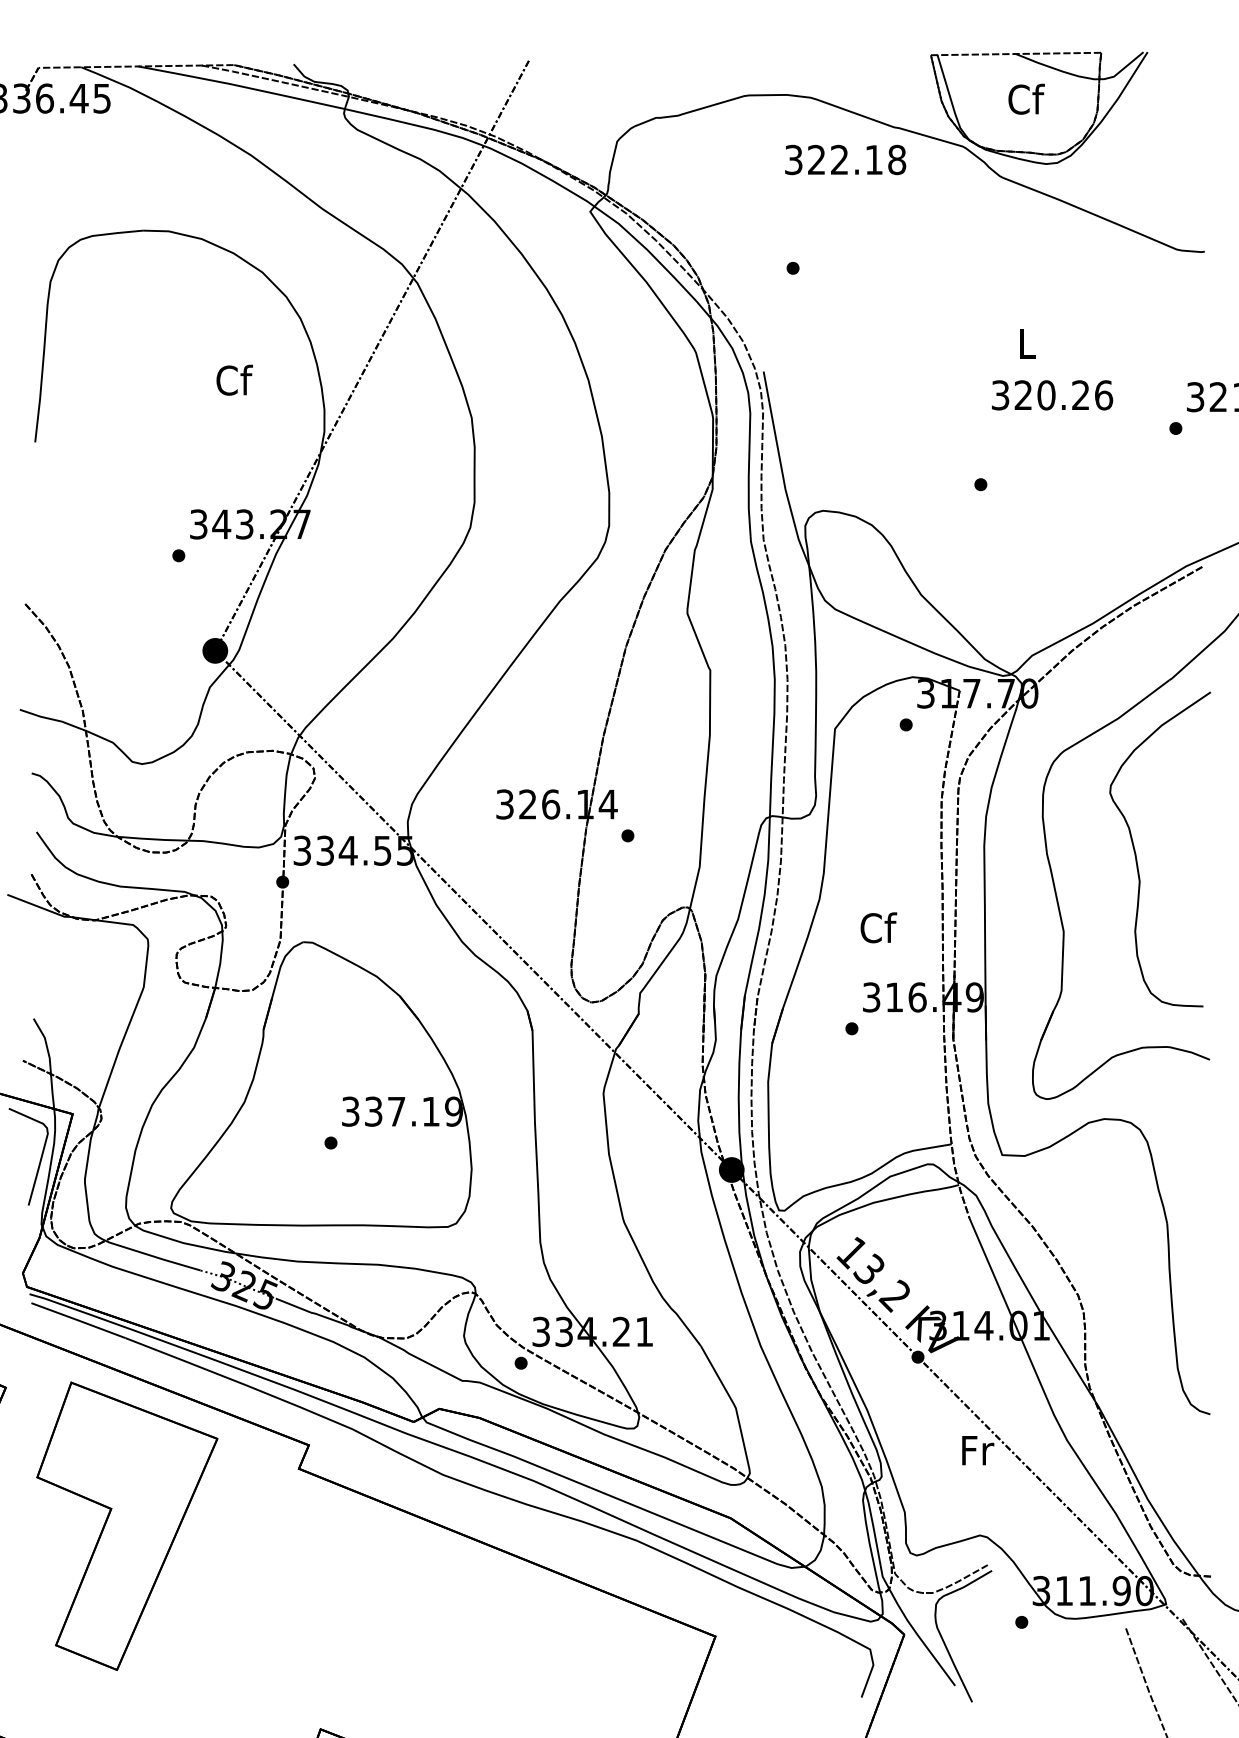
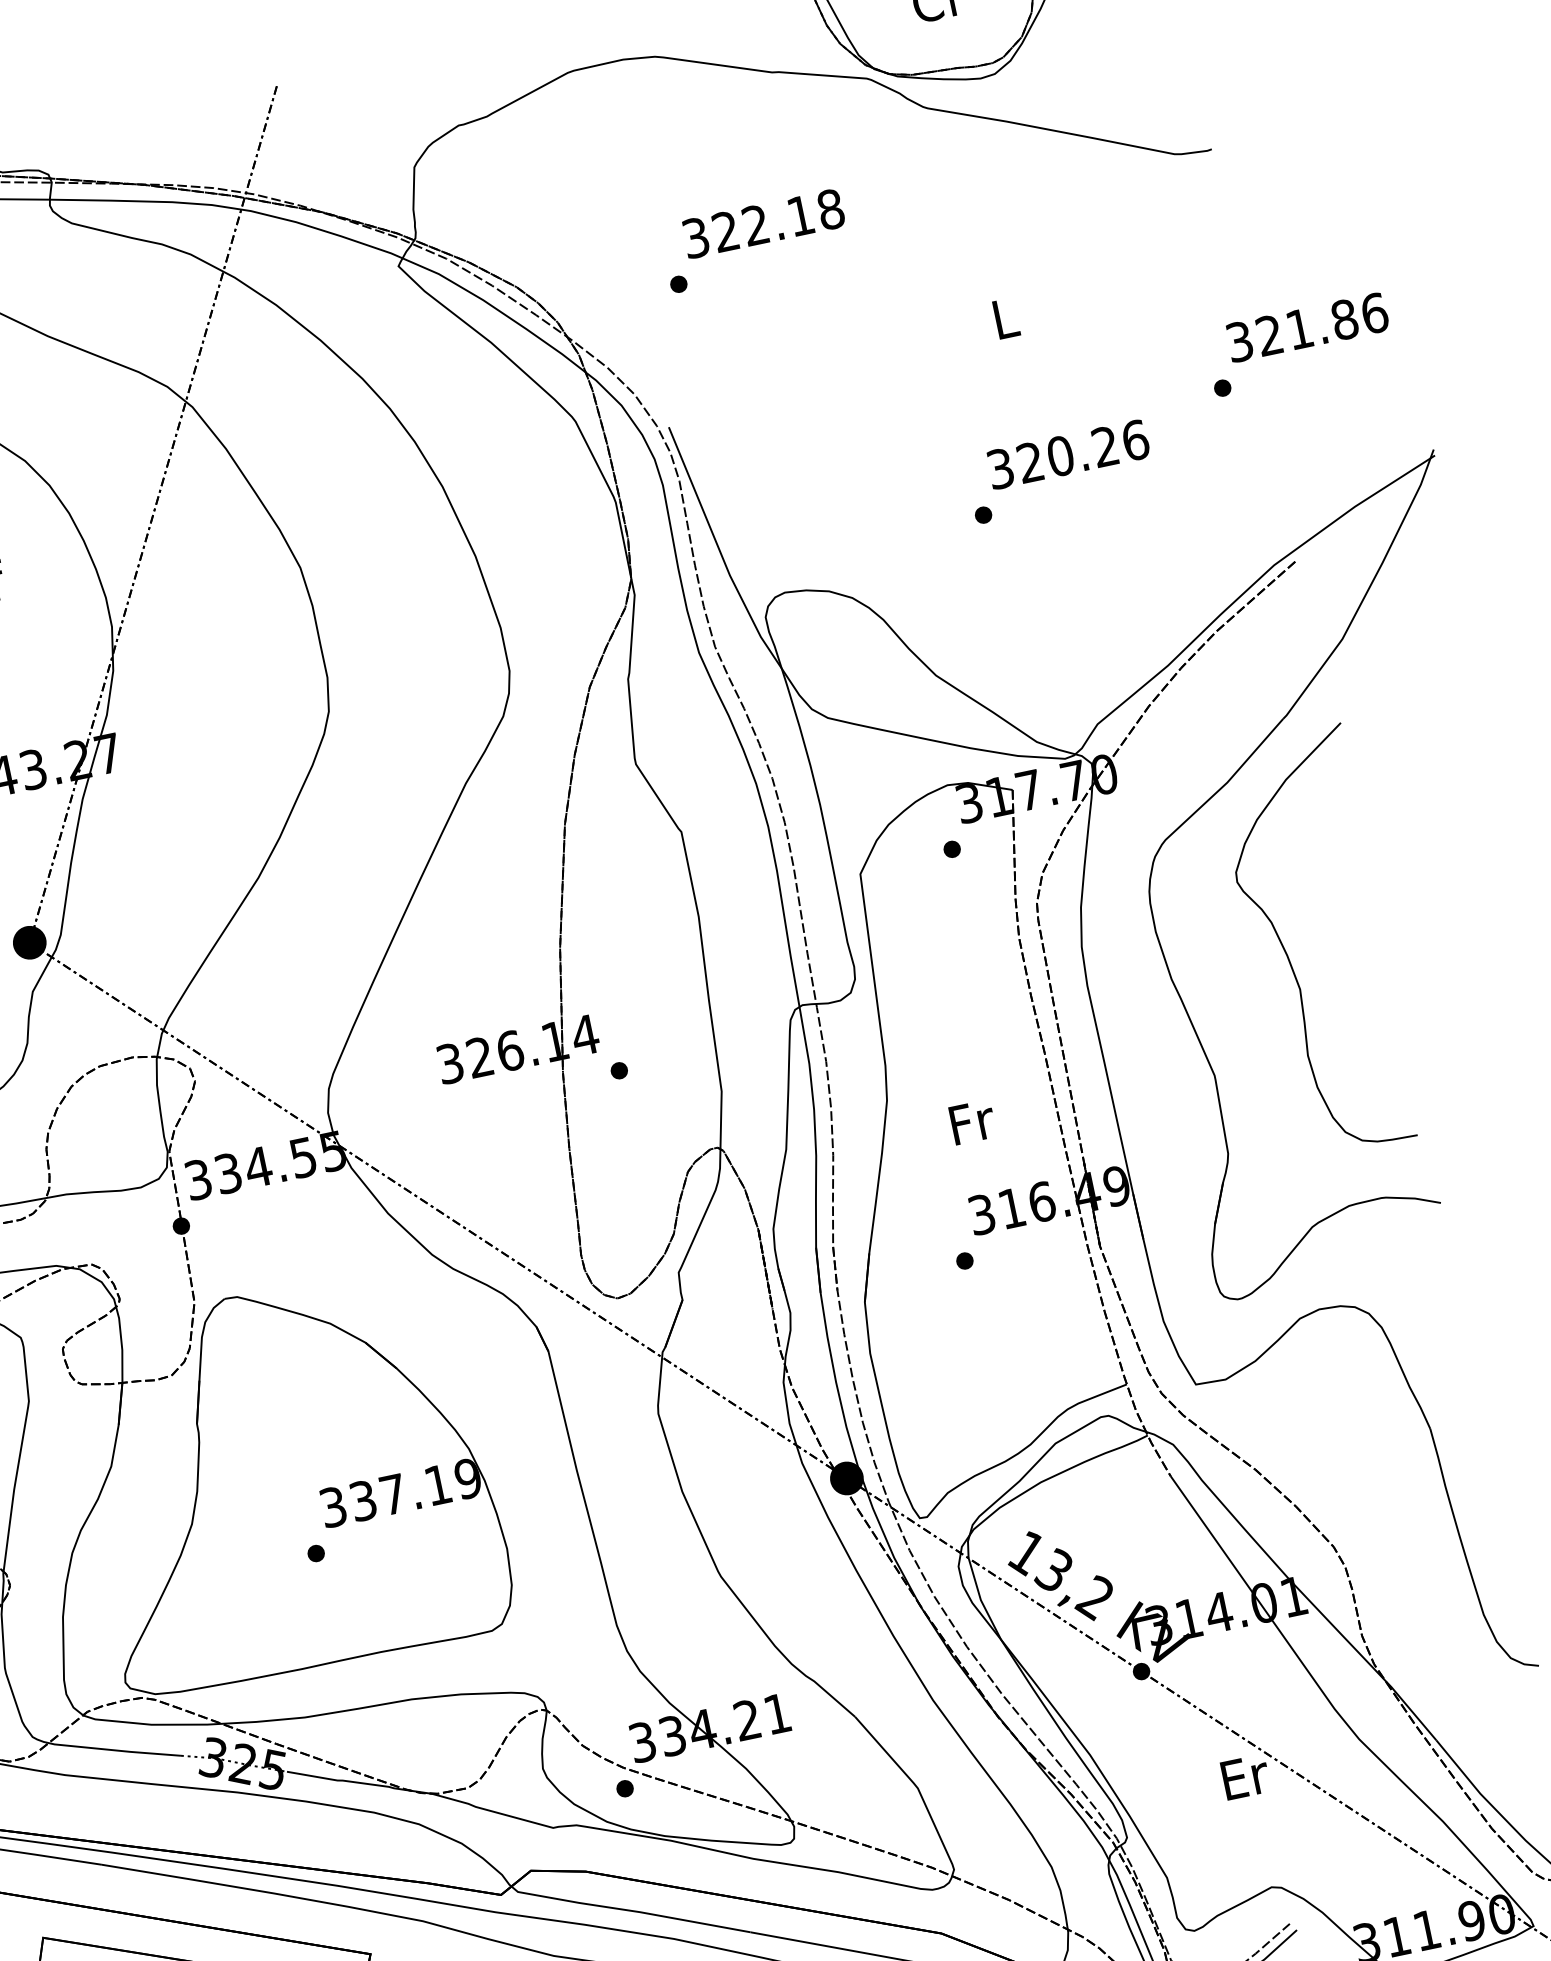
text: (845, 159) -> (763, 223), moved
text: (1052, 395) -> (1068, 454), moved
text: (878, 927) -> (971, 1121), Cf -> Fr
text: (978, 1450) -> (1246, 1776), Fr -> Er

